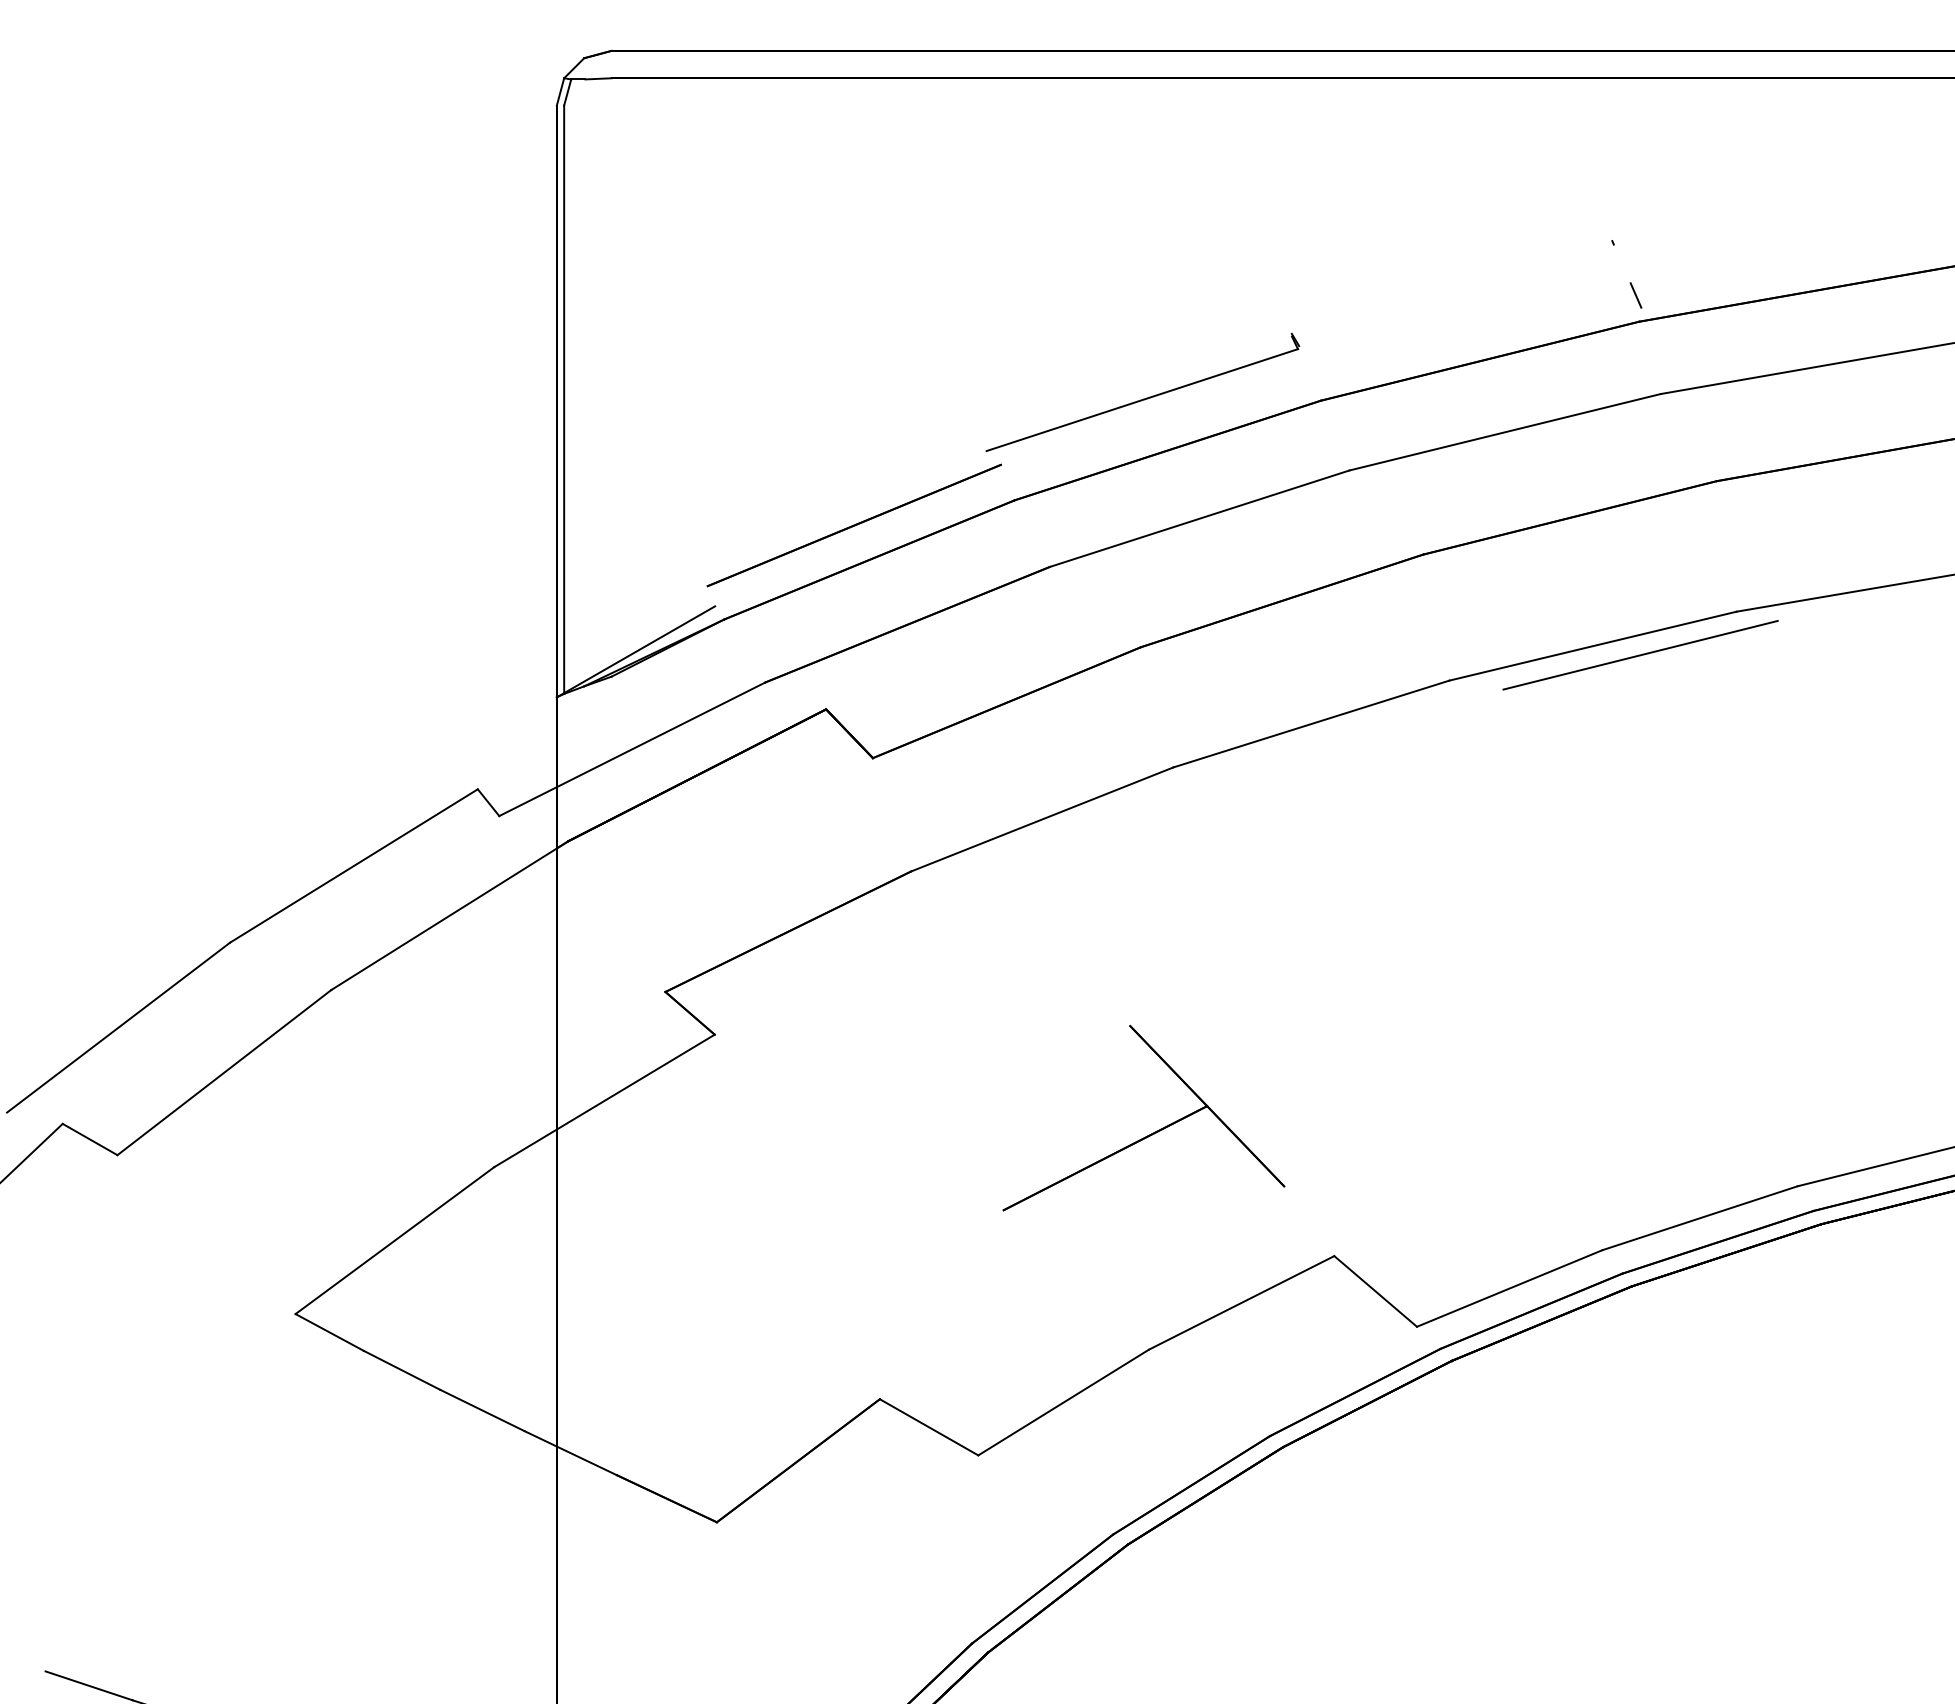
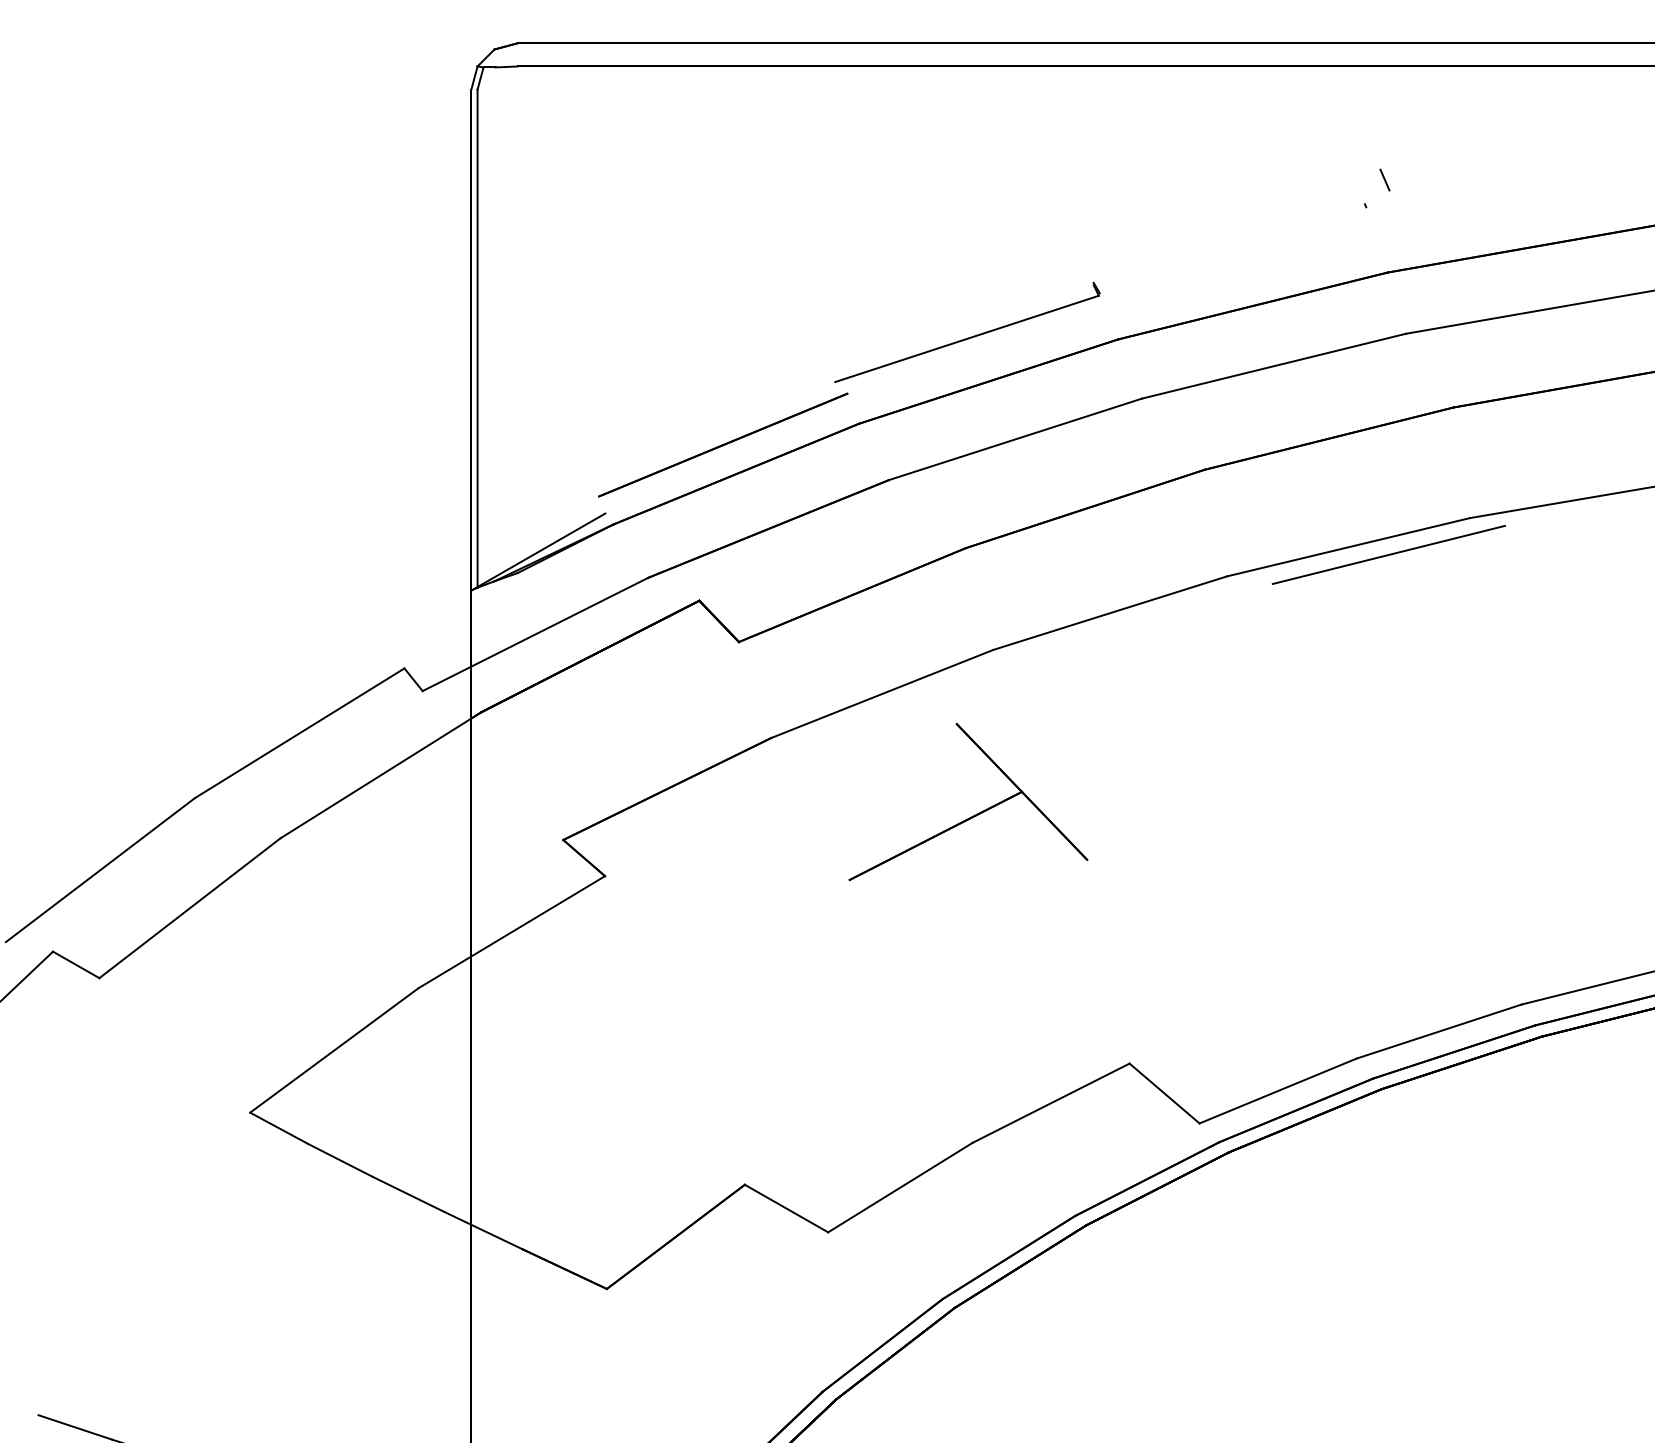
line: (1635, 295) -> (1384, 180), moved
part: (1151, 1133) -> (974, 815), moved

